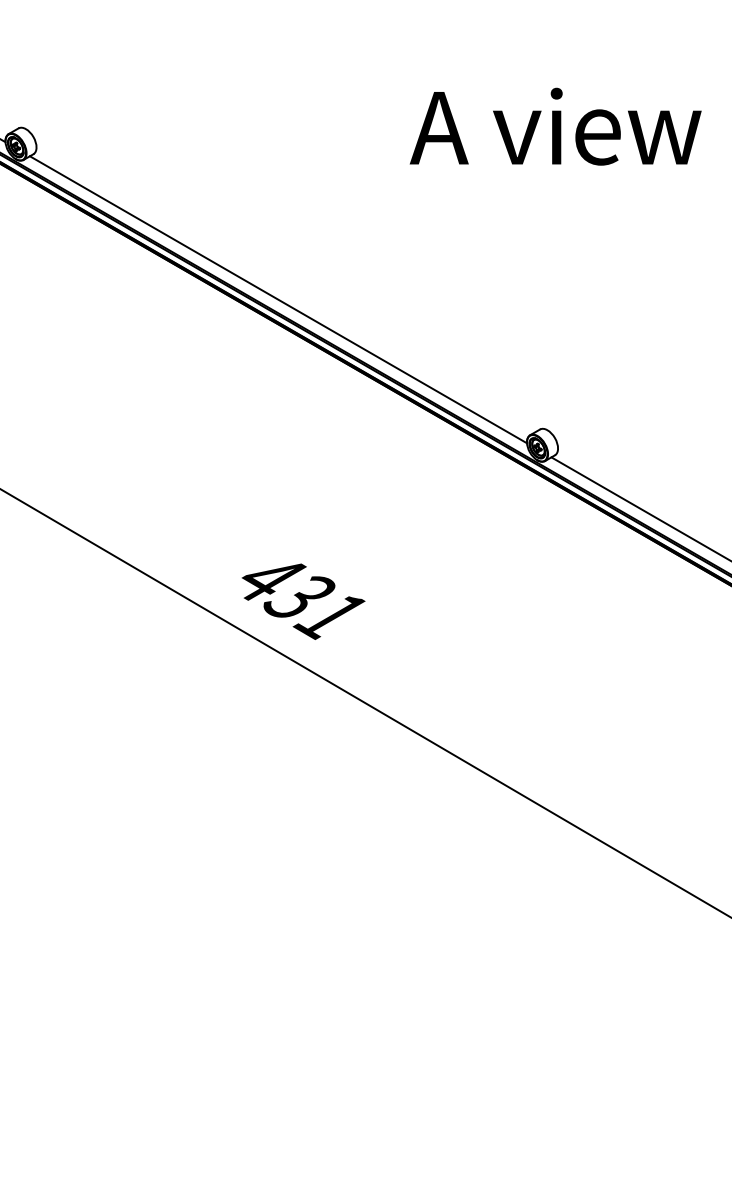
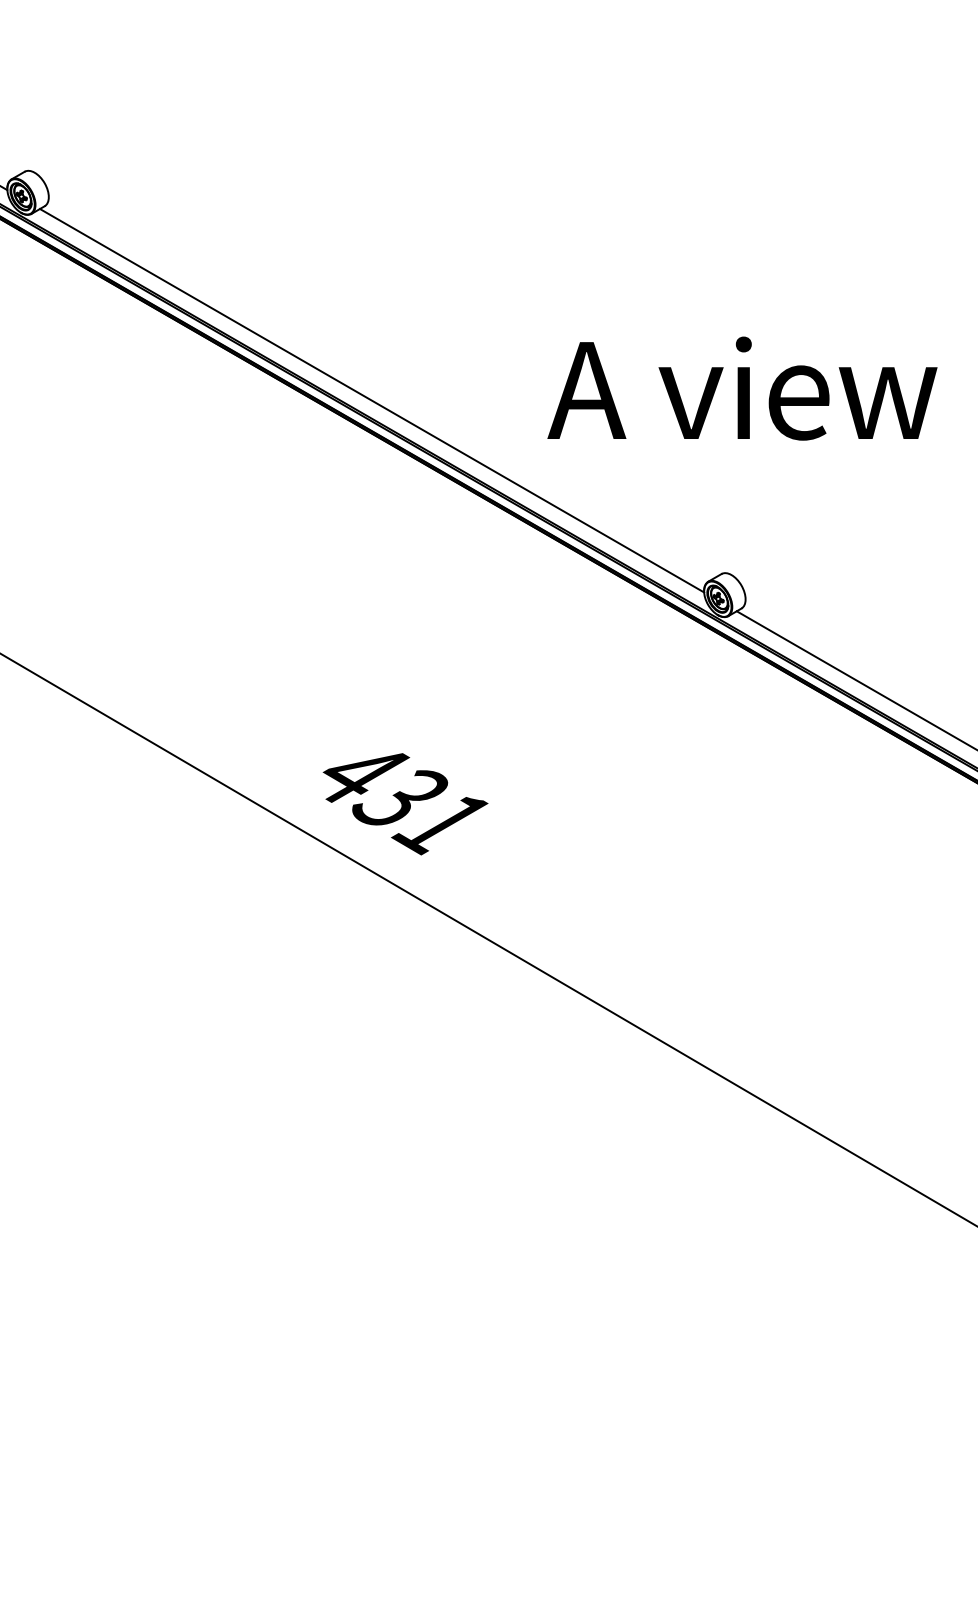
text: (555, 126) -> (742, 388), moved

